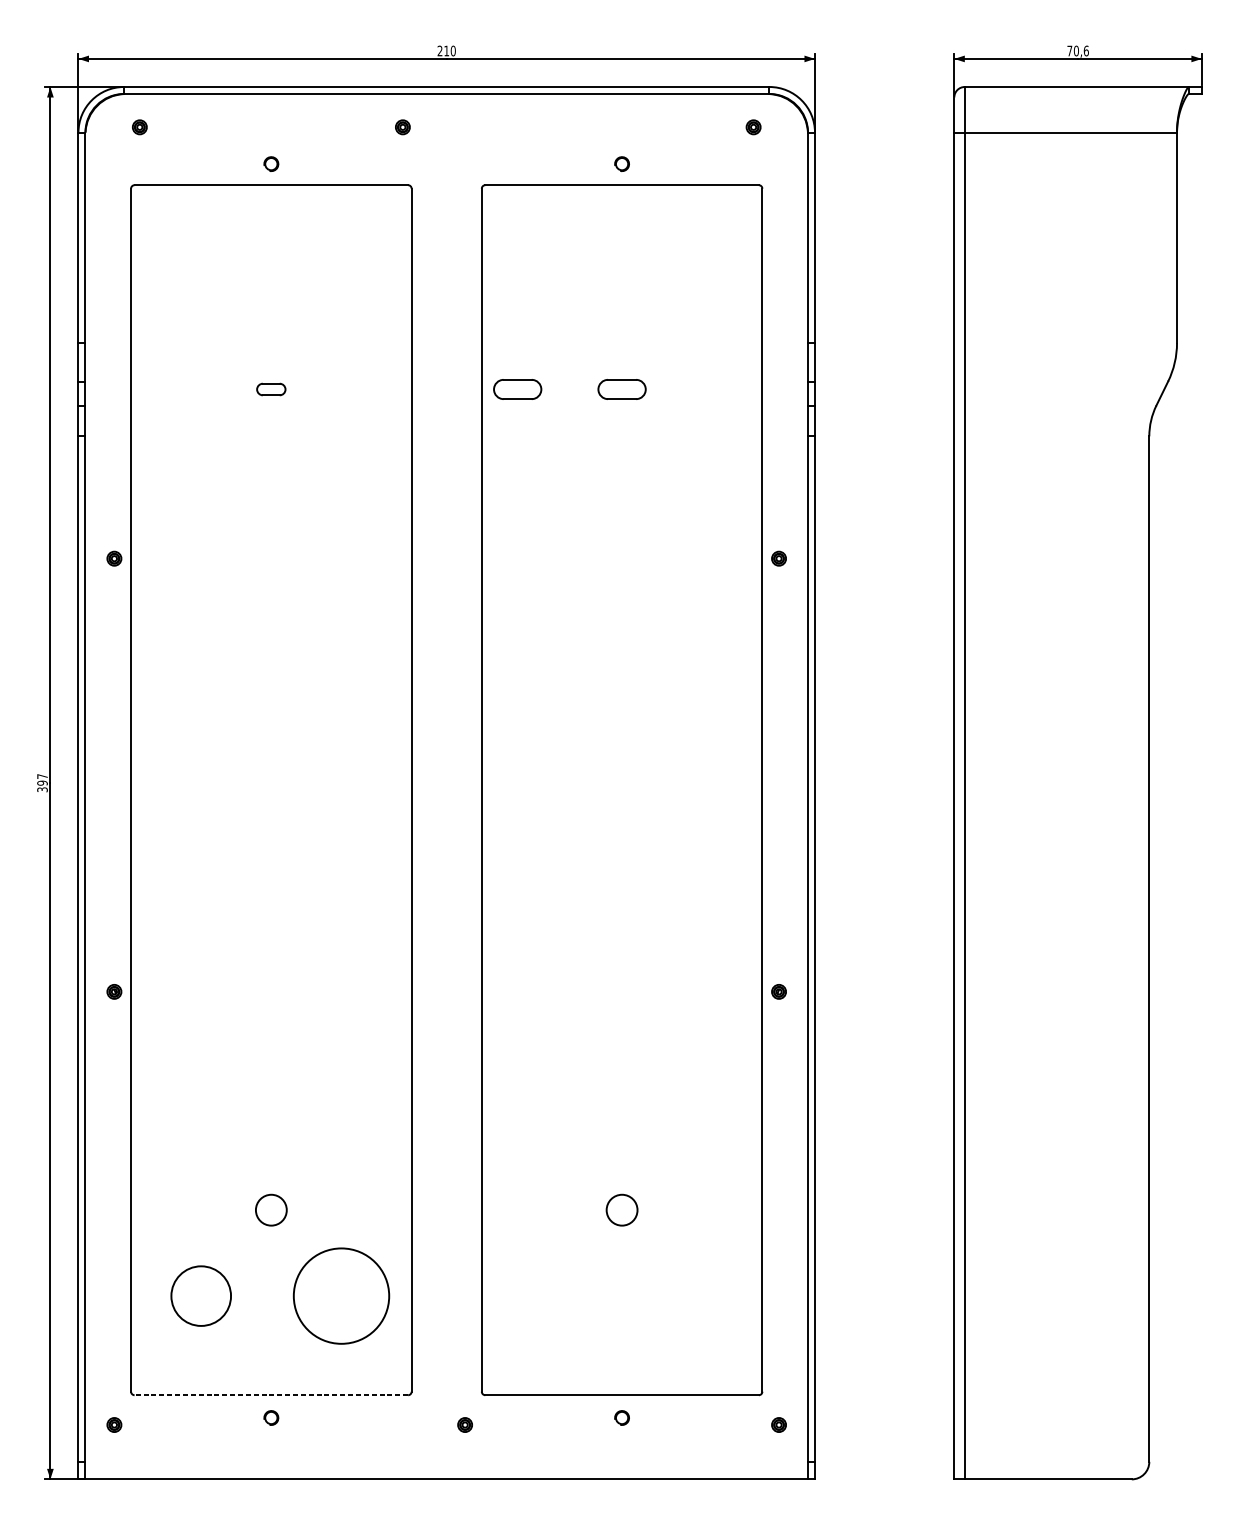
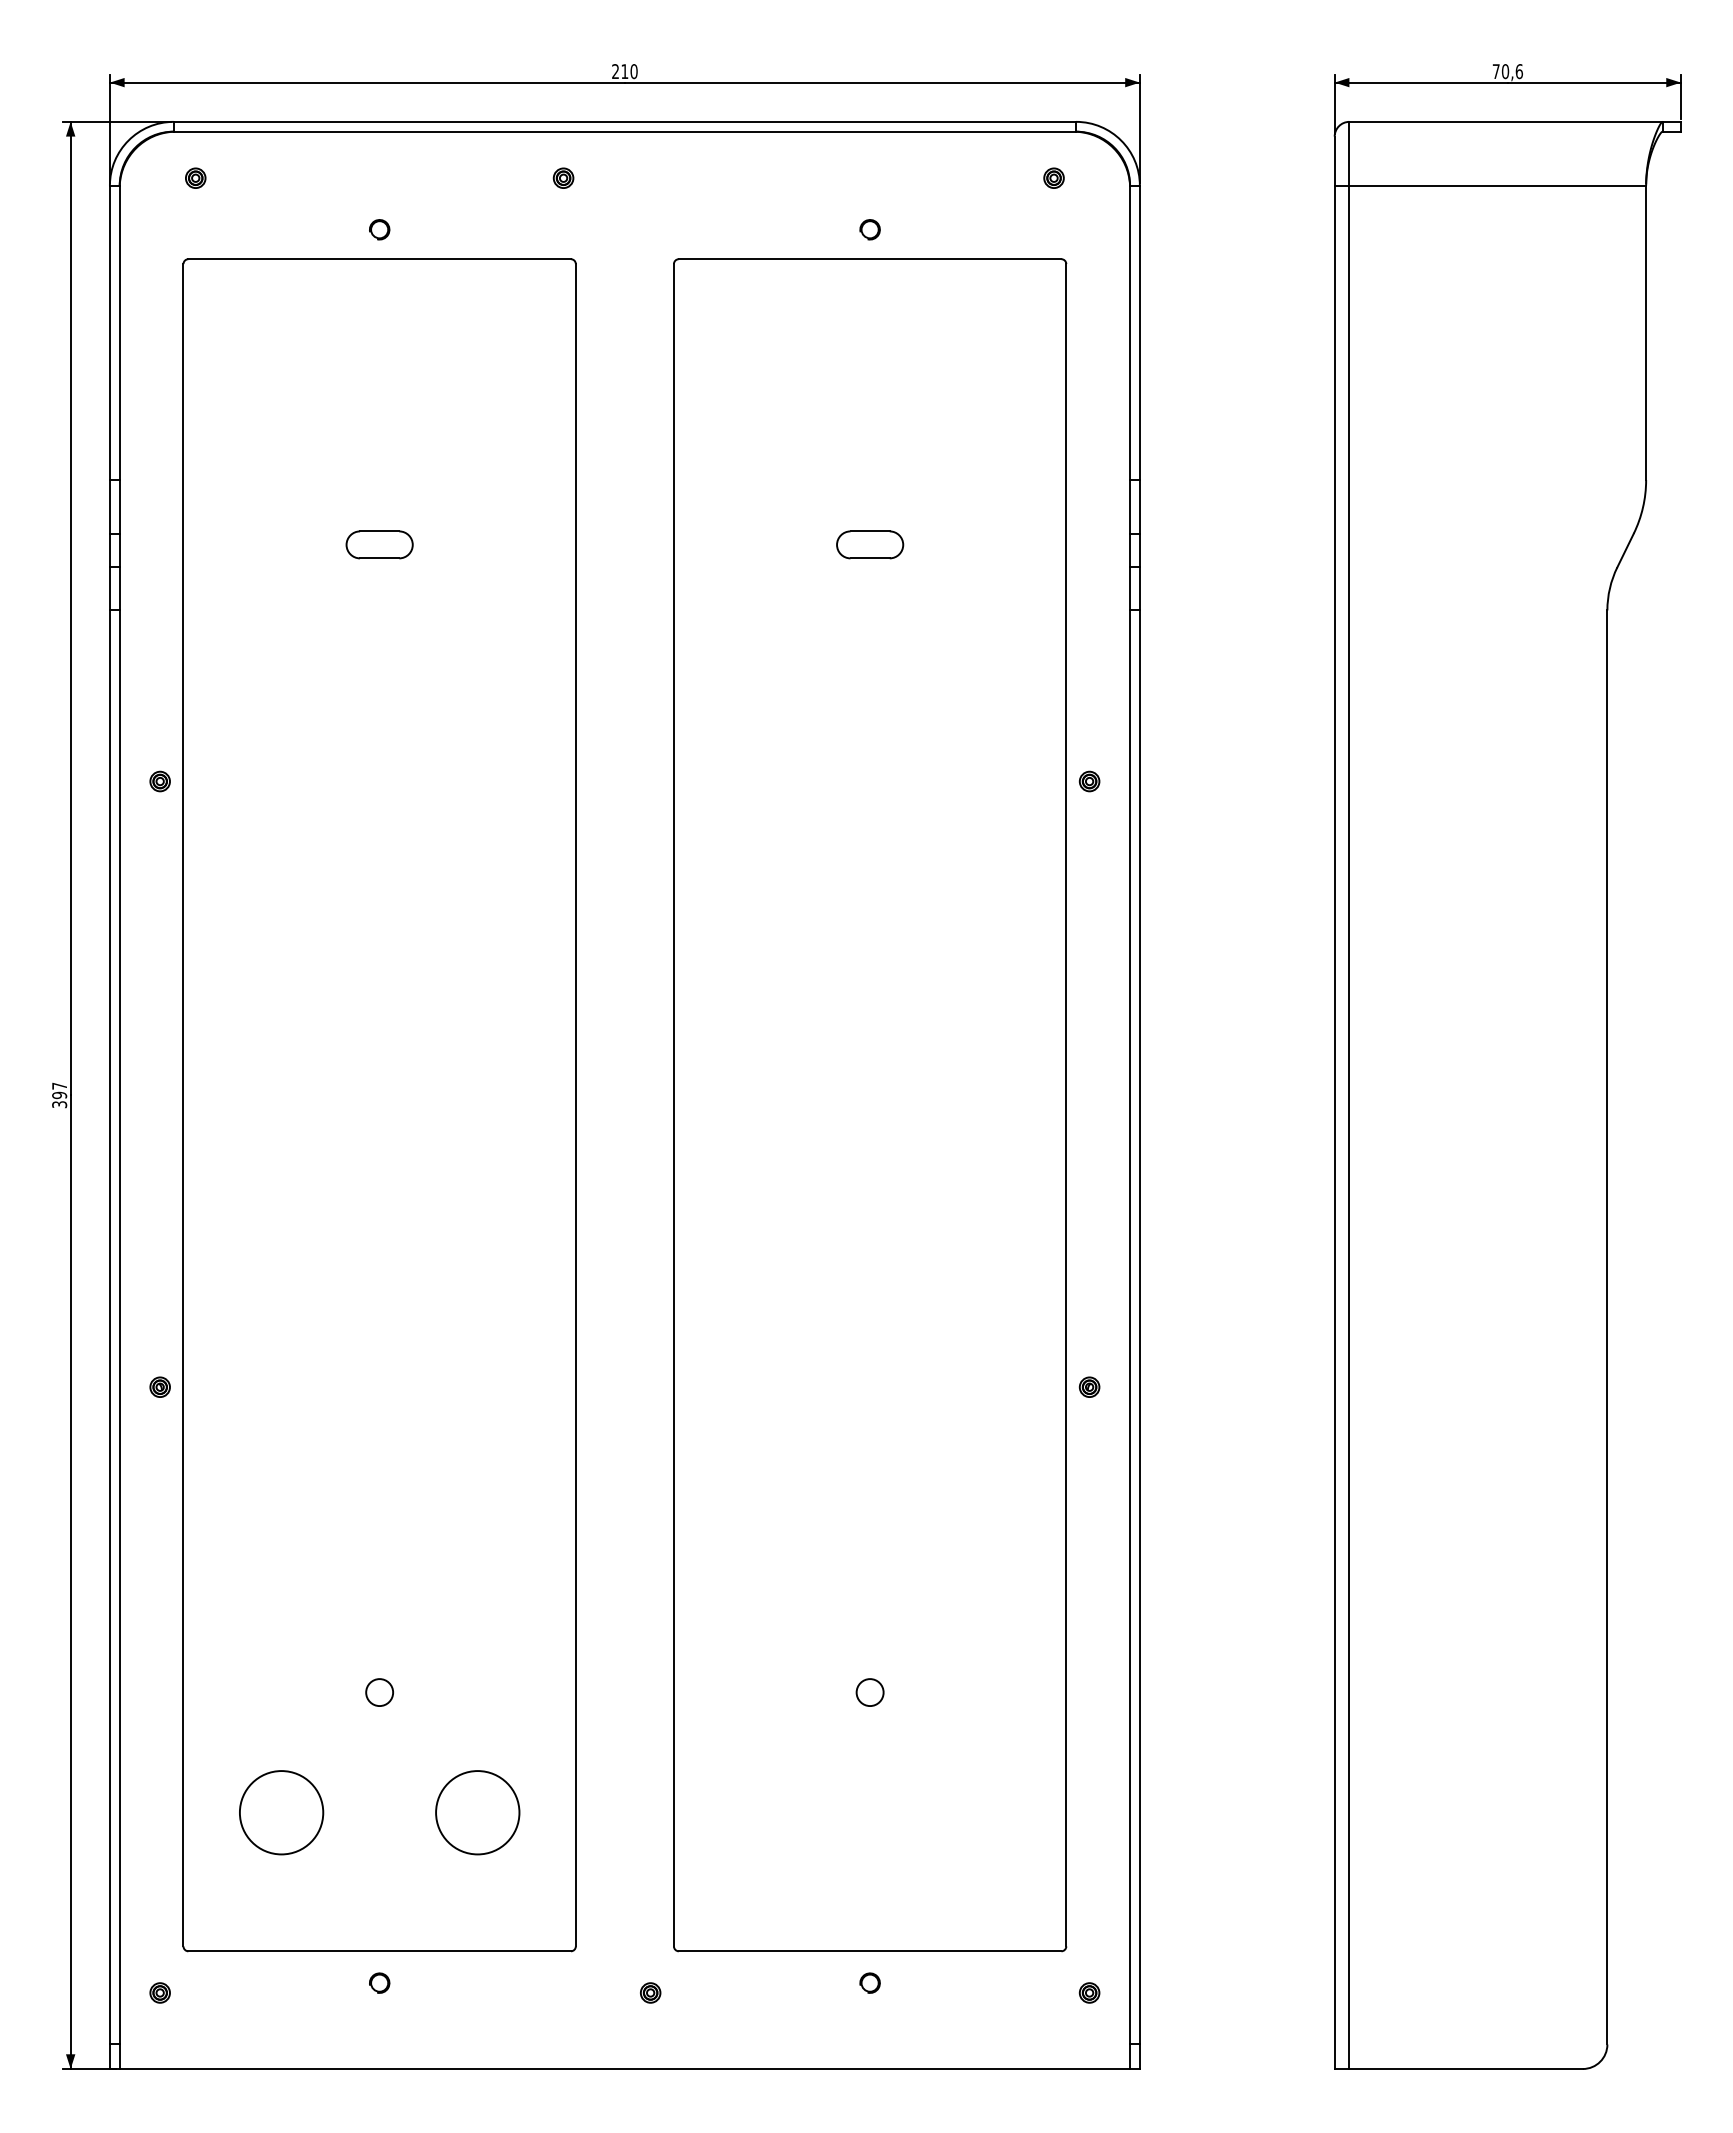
part: (271, 389) -> (379, 544), size x1.67
part: (517, 389) -> (724, 544), removed
circle: (271, 1210) -> (379, 1692), size x0.62
circle: (621, 1210) -> (869, 1692), size x0.62
circle: (341, 1295) -> (477, 1812), size x0.62
line: (271, 1395) -> (379, 1951), dashed -> solid

